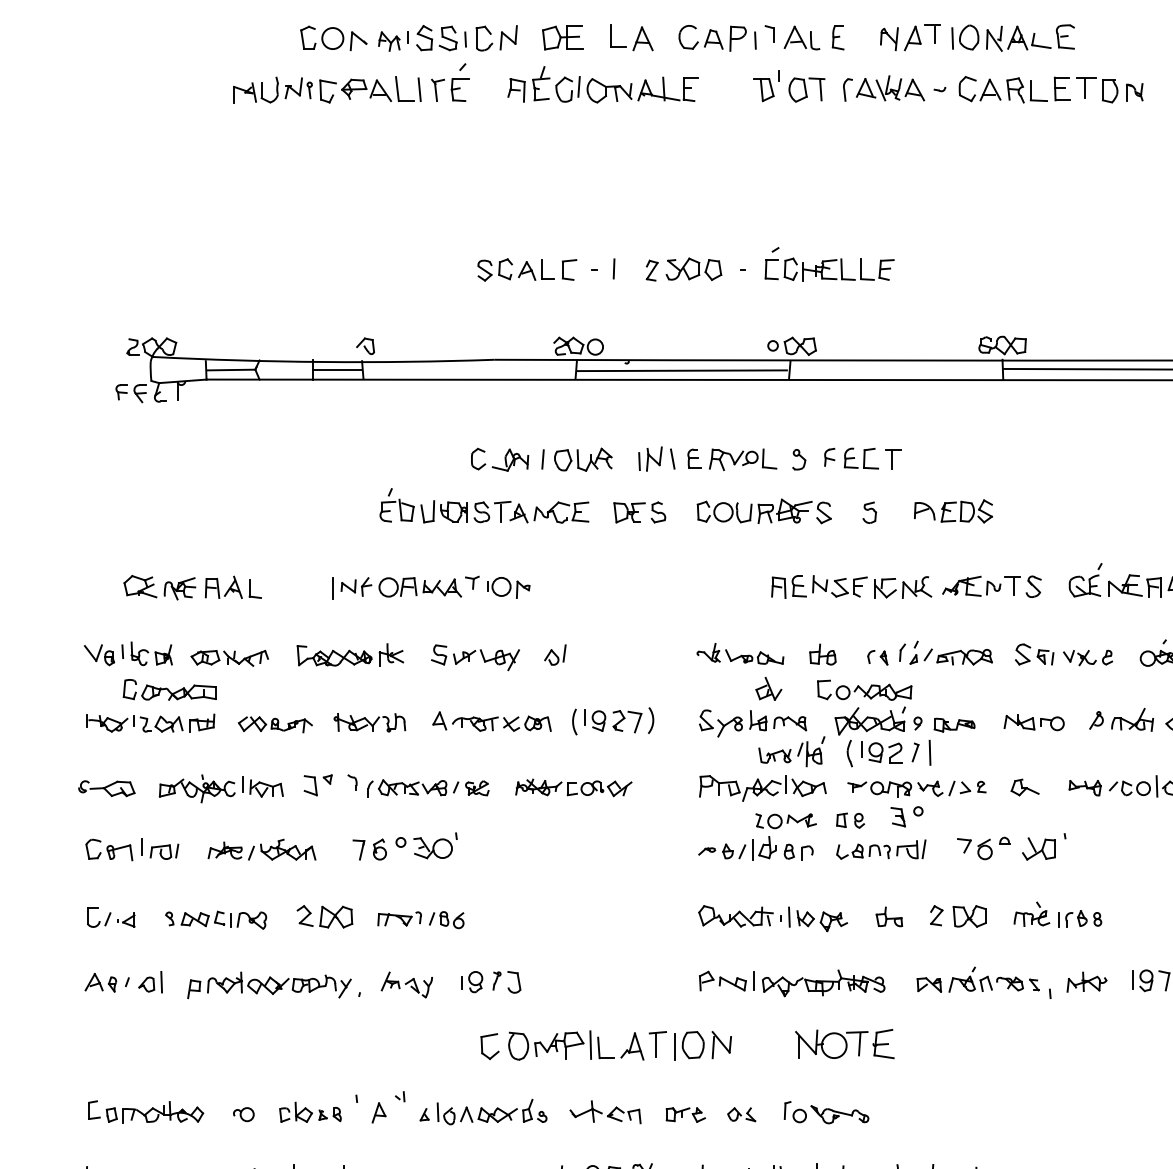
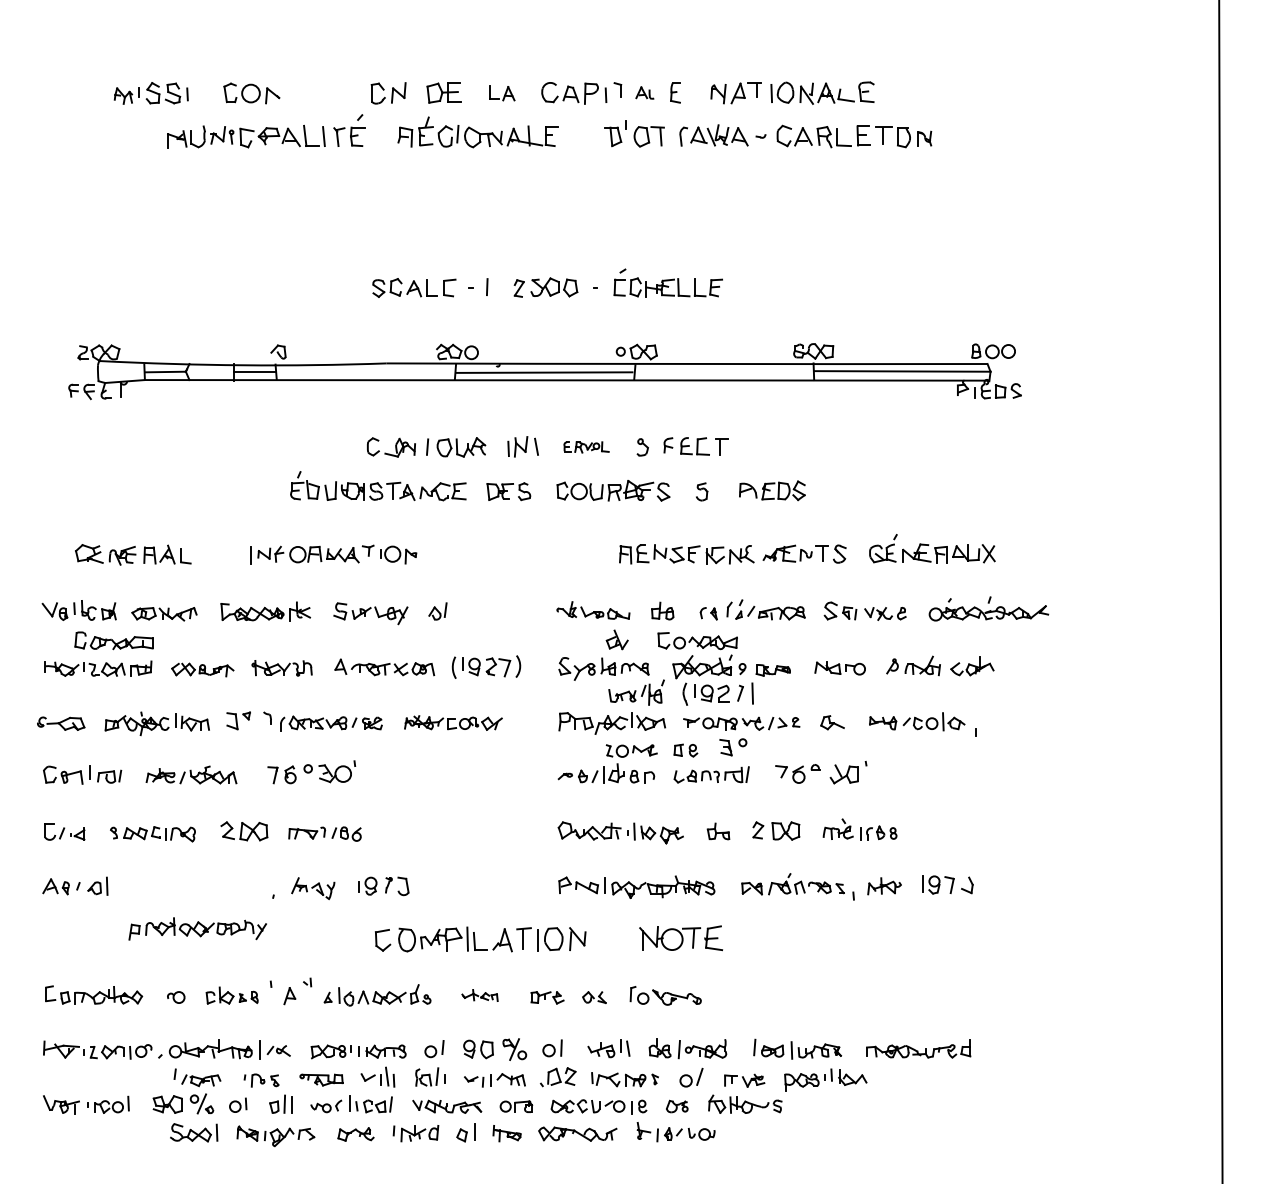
part: (801, 37) -> (644, 92), size x0.6
part: (421, 38) -> (150, 93), moved
part: (632, 38) -> (502, 93), size x0.7
part: (732, 459) -> (586, 447), size x0.6
part: (269, 984) -> (197, 928), moved
part: (604, 1112) -> (479, 995), size x0.6

